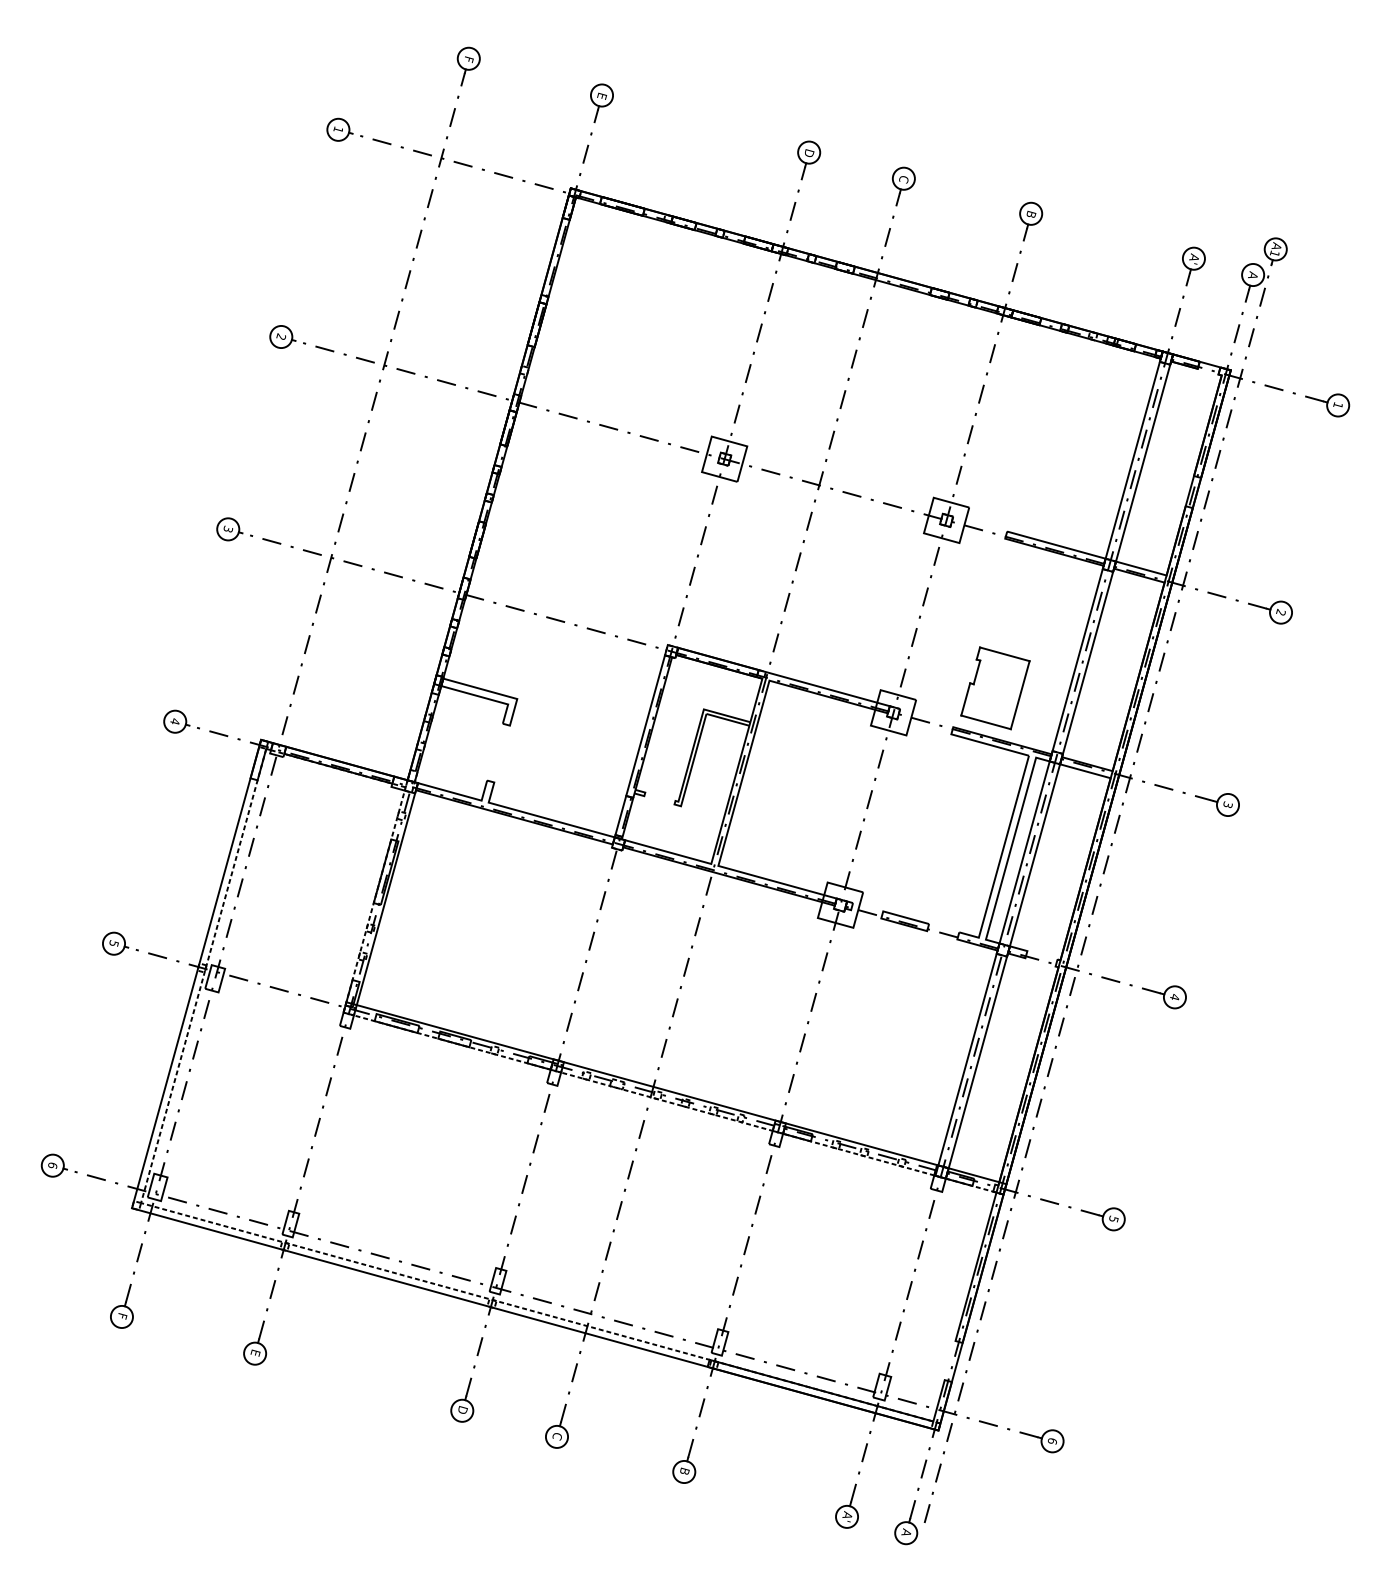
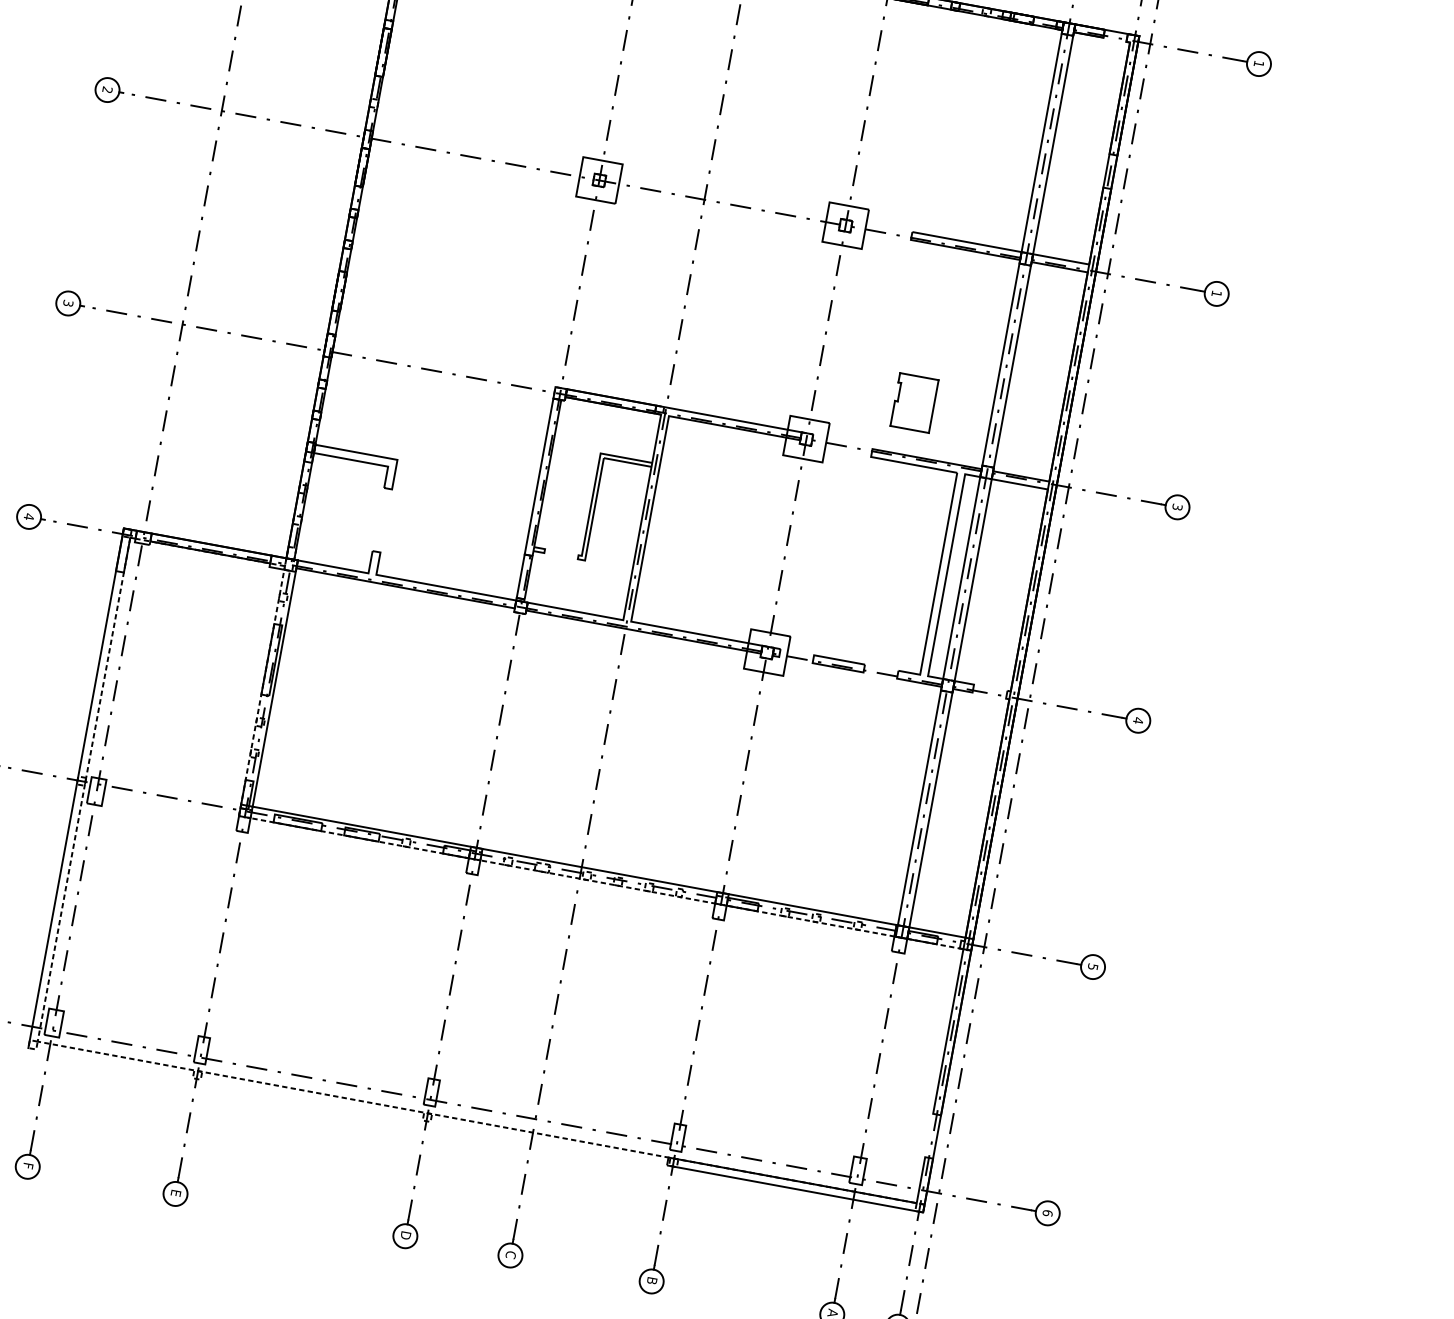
text: (1281, 611) -> (1217, 292), 2 -> 1
part: (995, 688) -> (914, 403), size x0.7
line: (535, 1319) -> (476, 1130), removed

